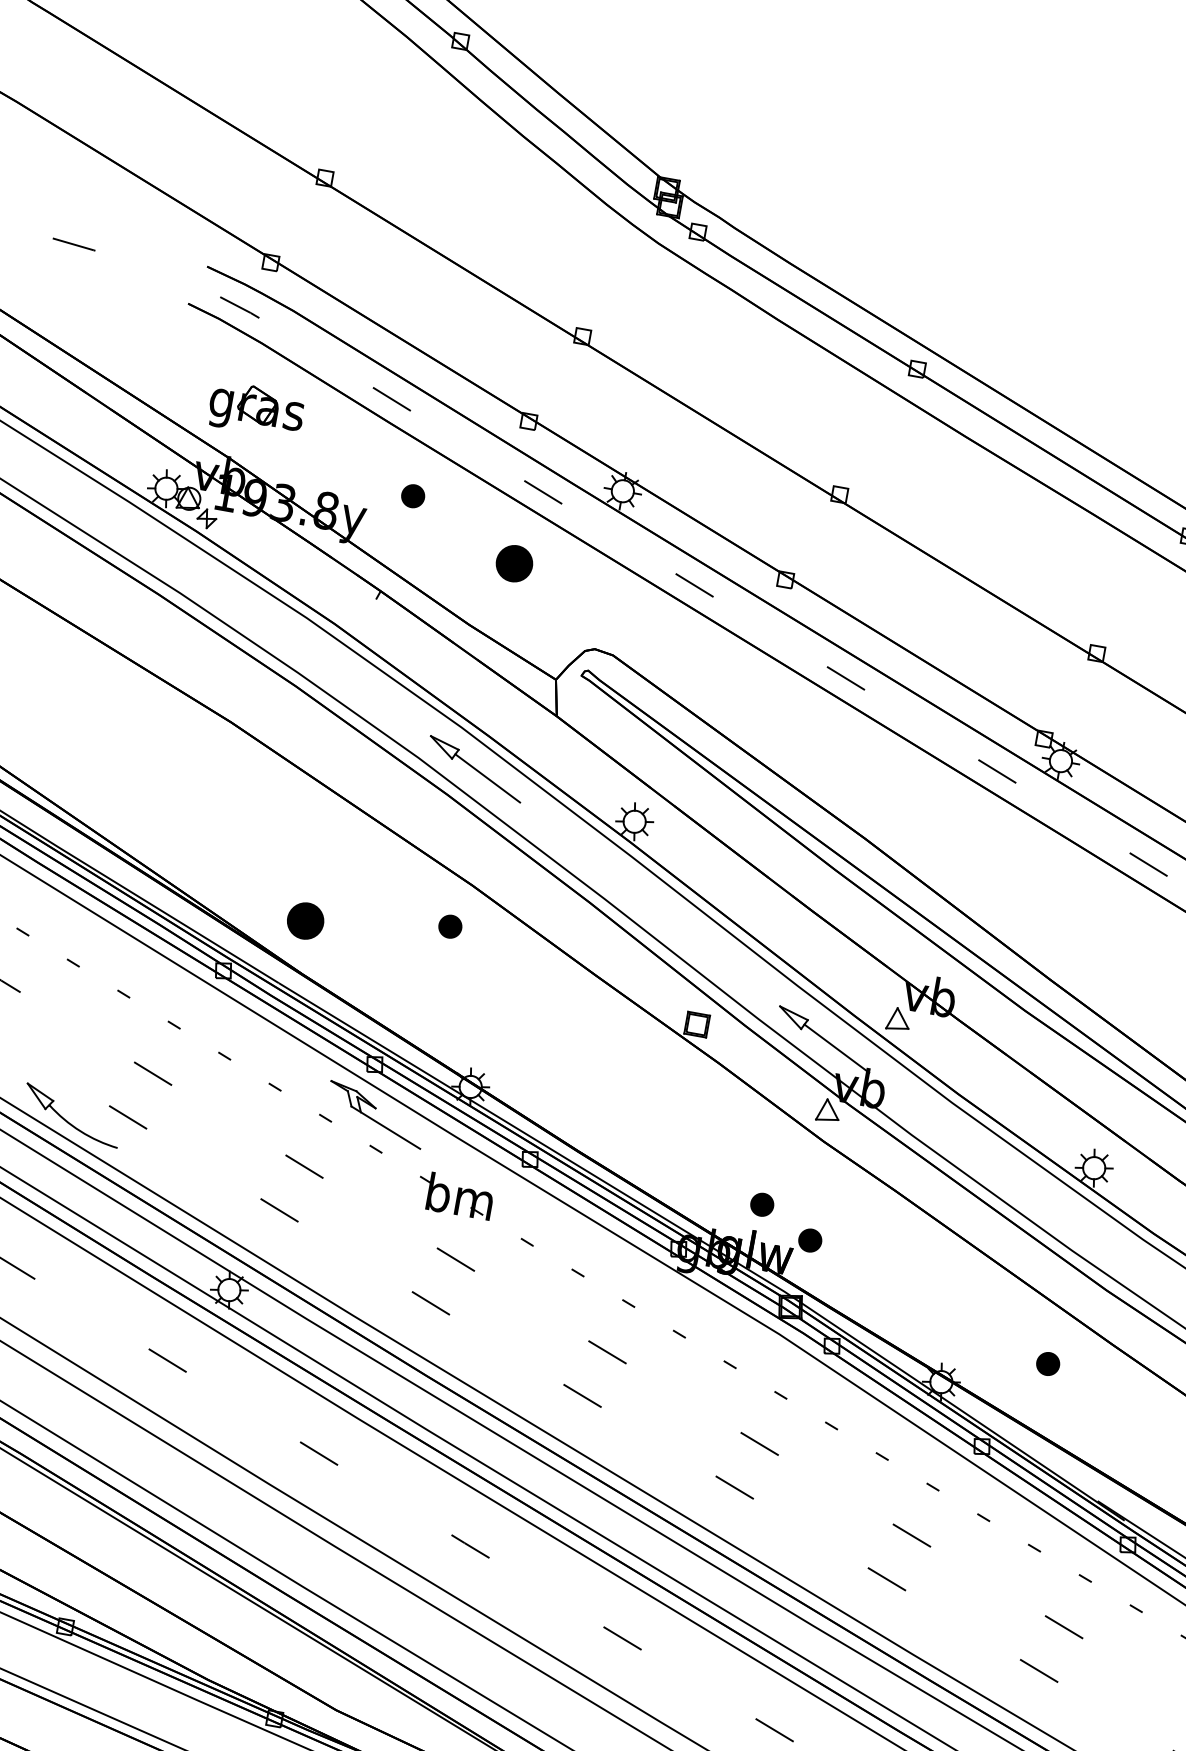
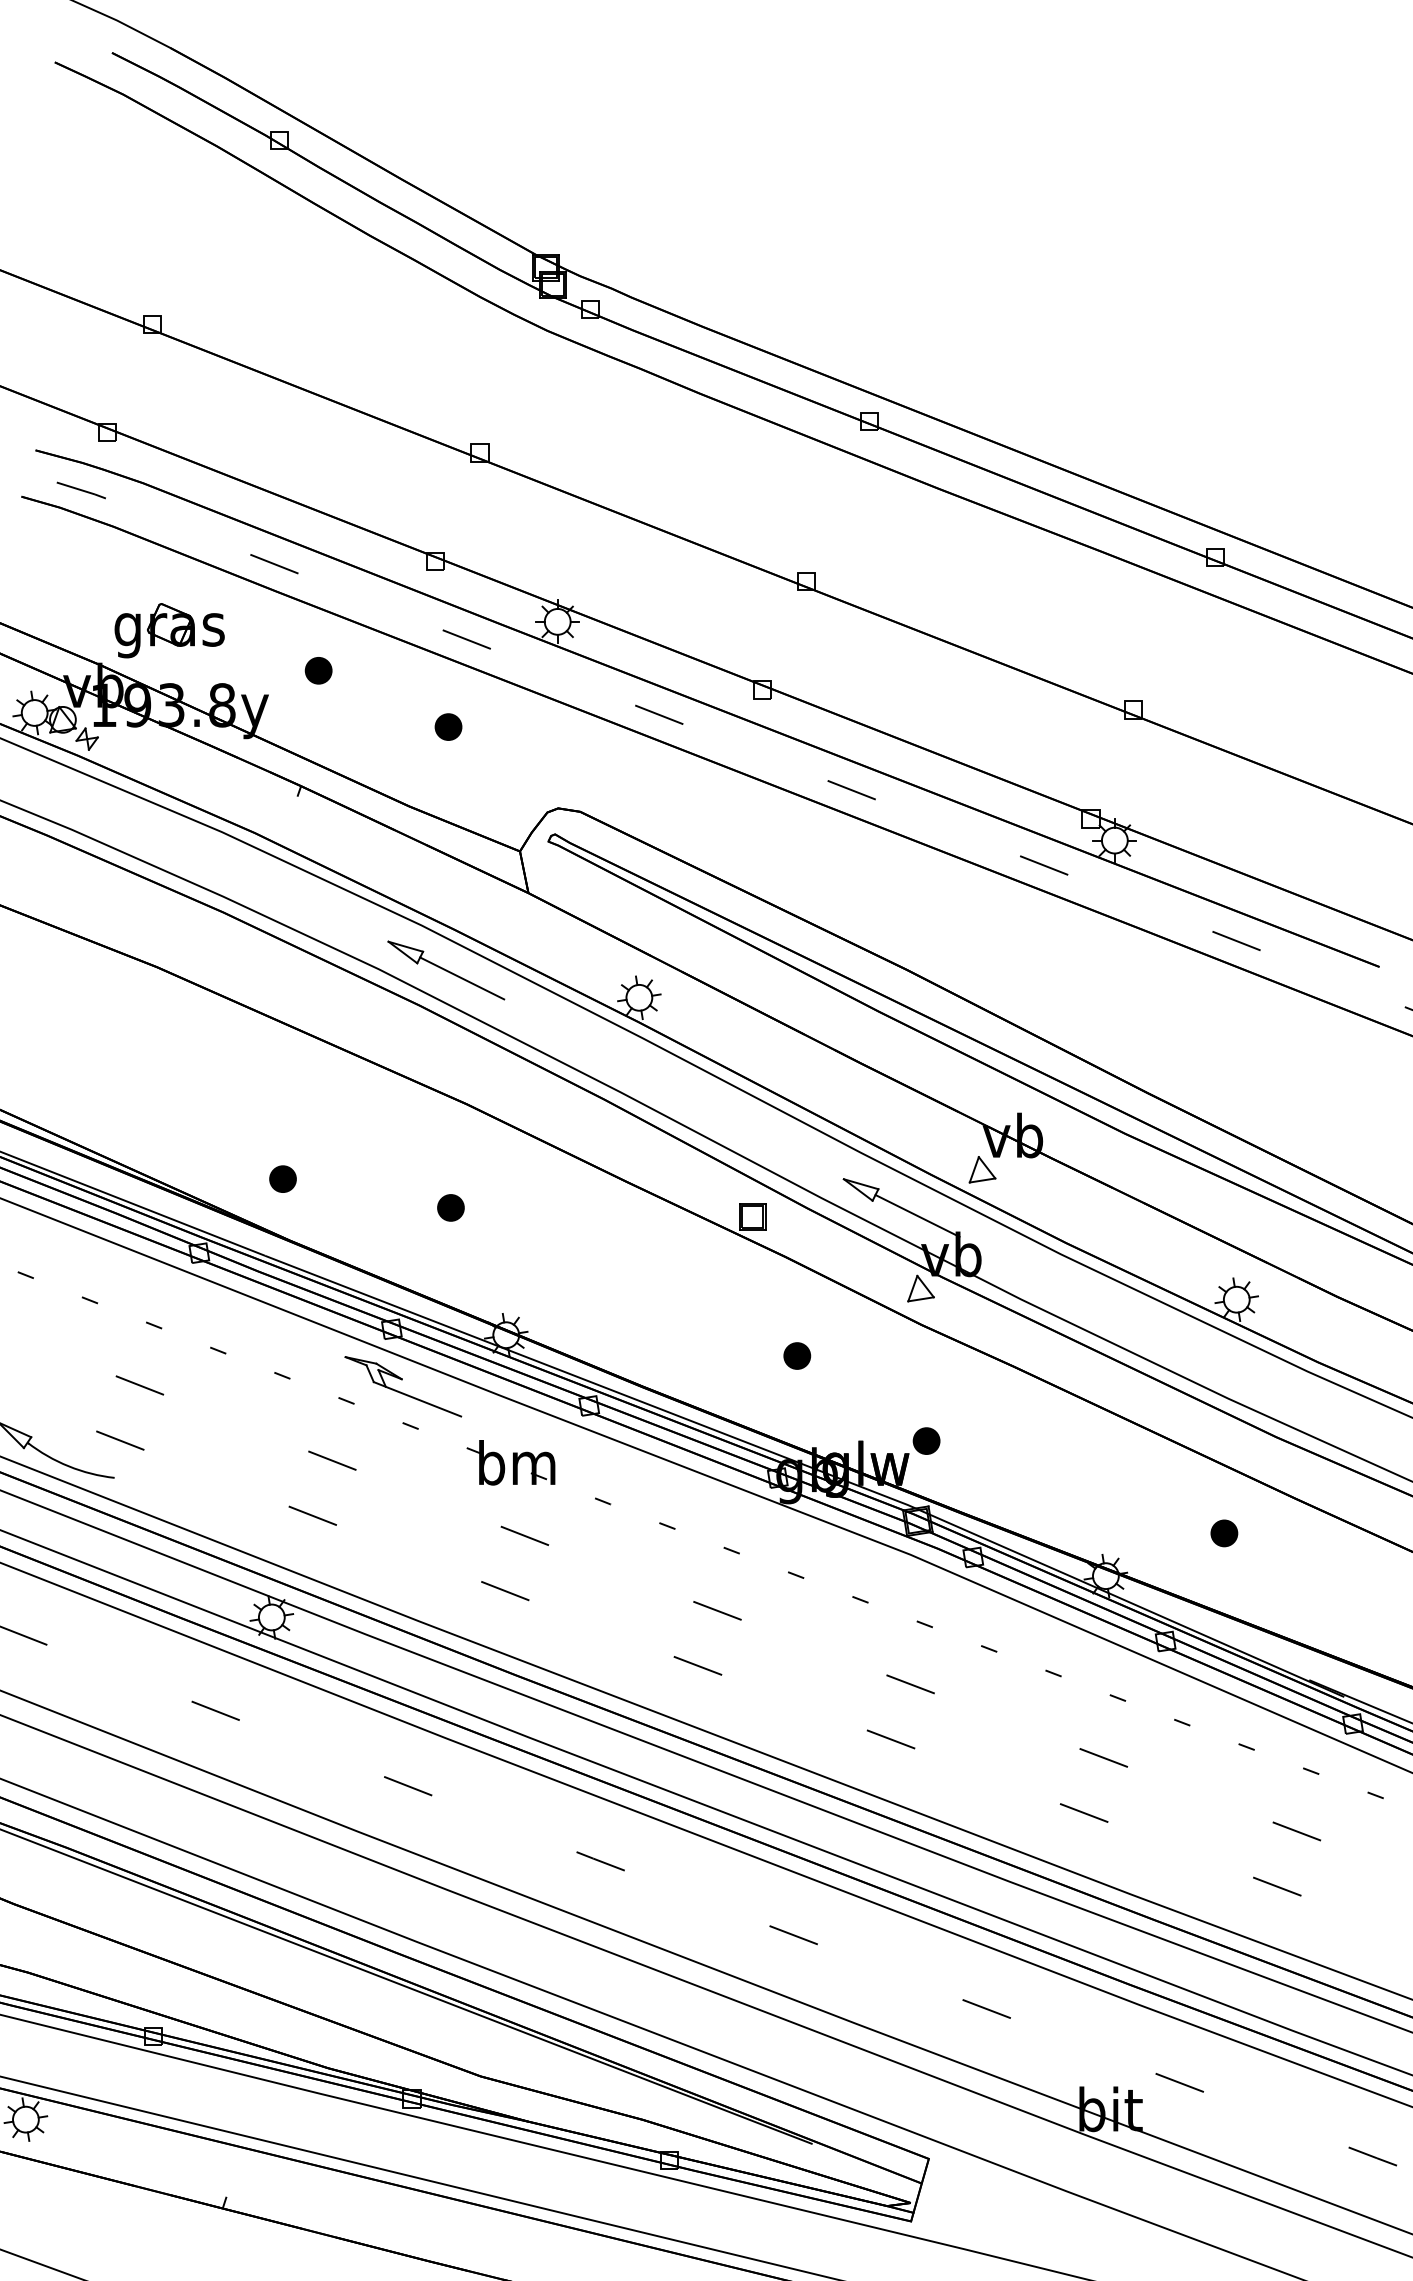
part: (256, 410) -> (169, 630), moved
part: (514, 563) -> (448, 726), size x0.62
part: (305, 920) -> (282, 1178), size x0.62
part: (450, 926) -> (450, 1207), moved
part: (762, 1204) -> (797, 1355), moved

